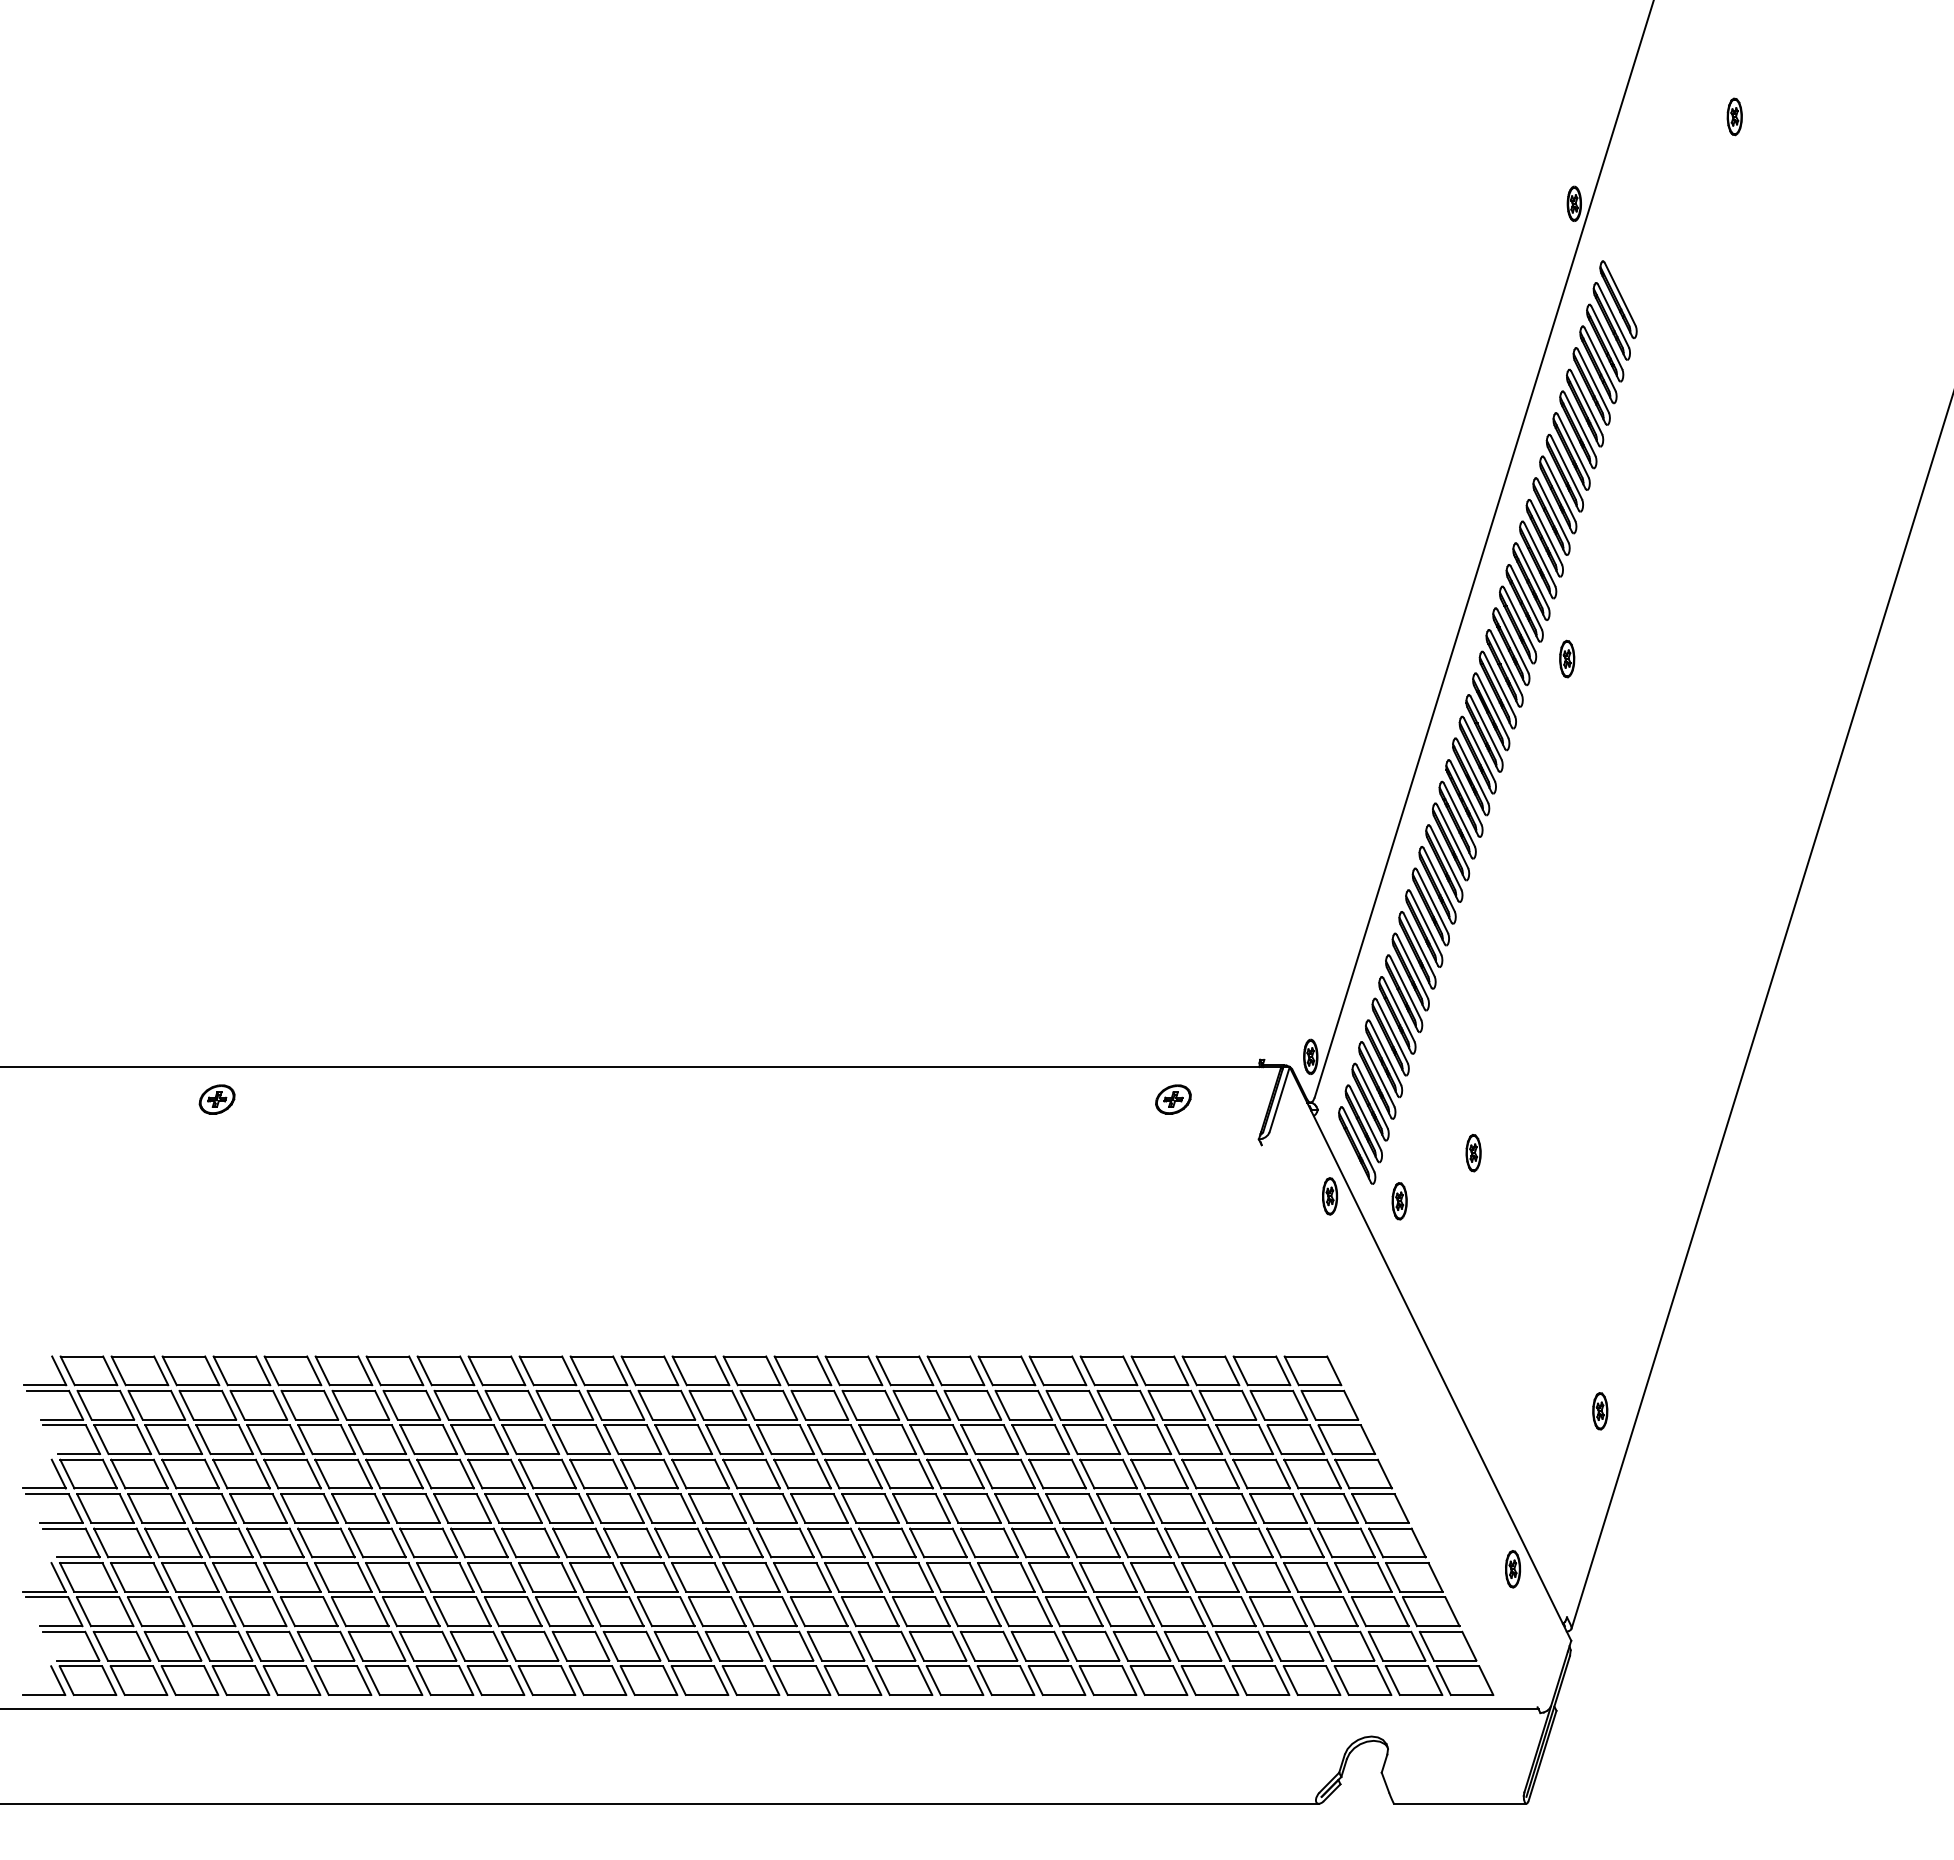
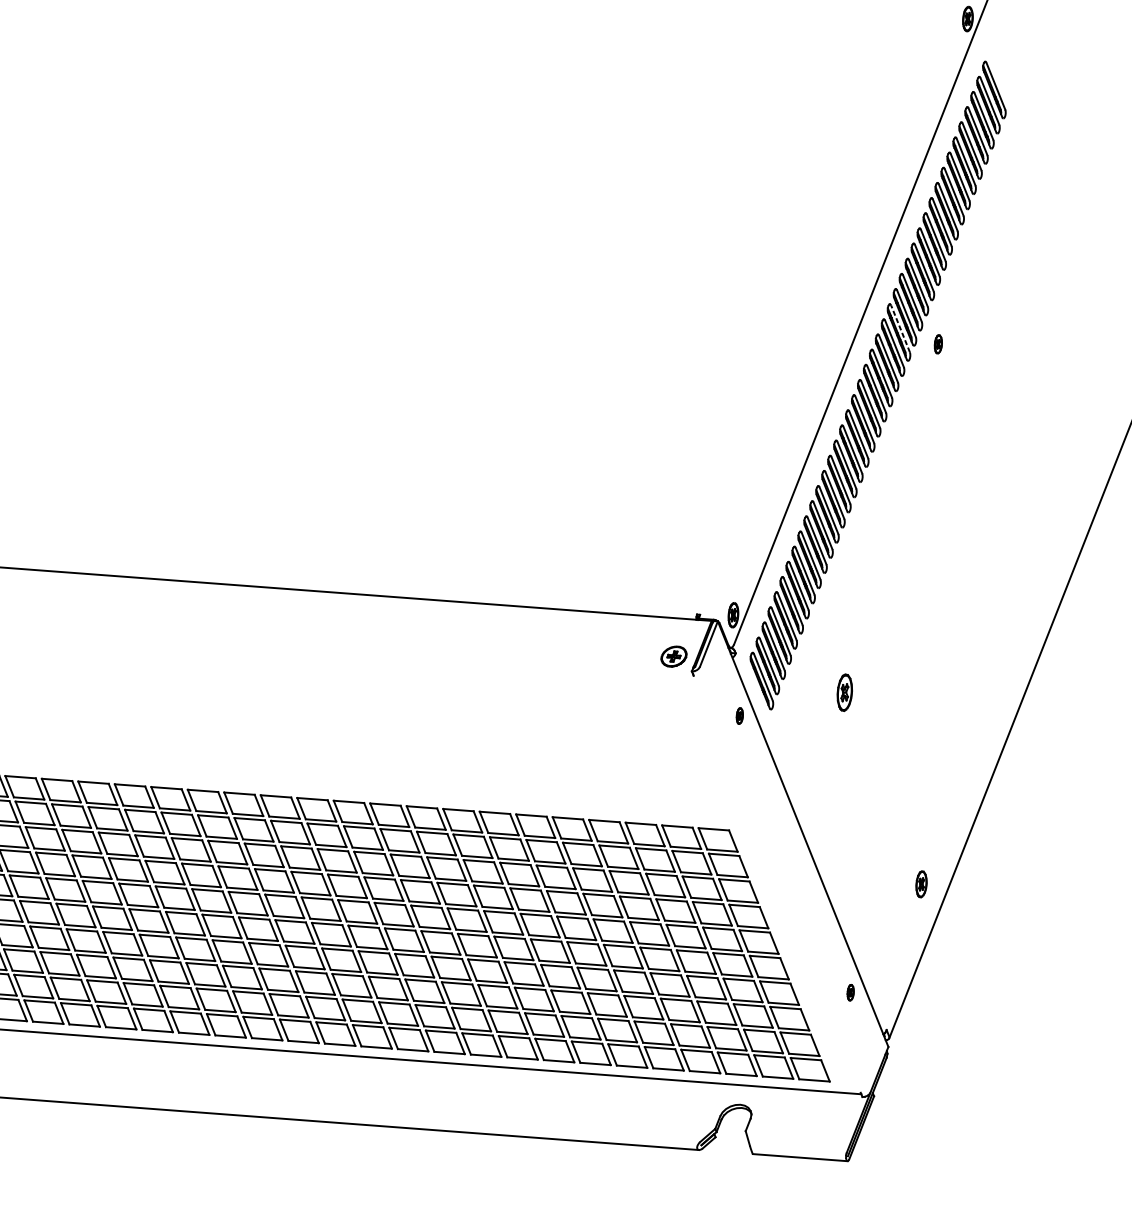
line: (1512, 641) -> (900, 328), solid -> dashed
part: (1567, 658) -> (938, 343), size x0.7
part: (1173, 1099) -> (674, 656), moved
part: (1473, 1153) -> (844, 693), size x1.4
part: (1330, 1196) -> (740, 716), size x0.6
part: (1399, 1201) -> (789, 723), removed
part: (1513, 1569) -> (850, 992), size x0.6

